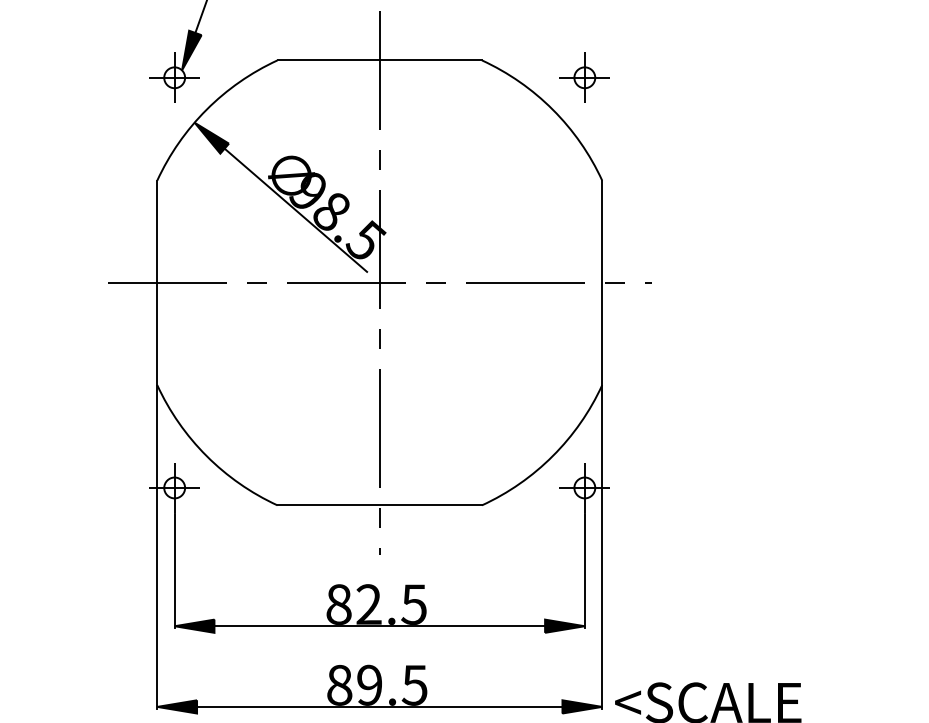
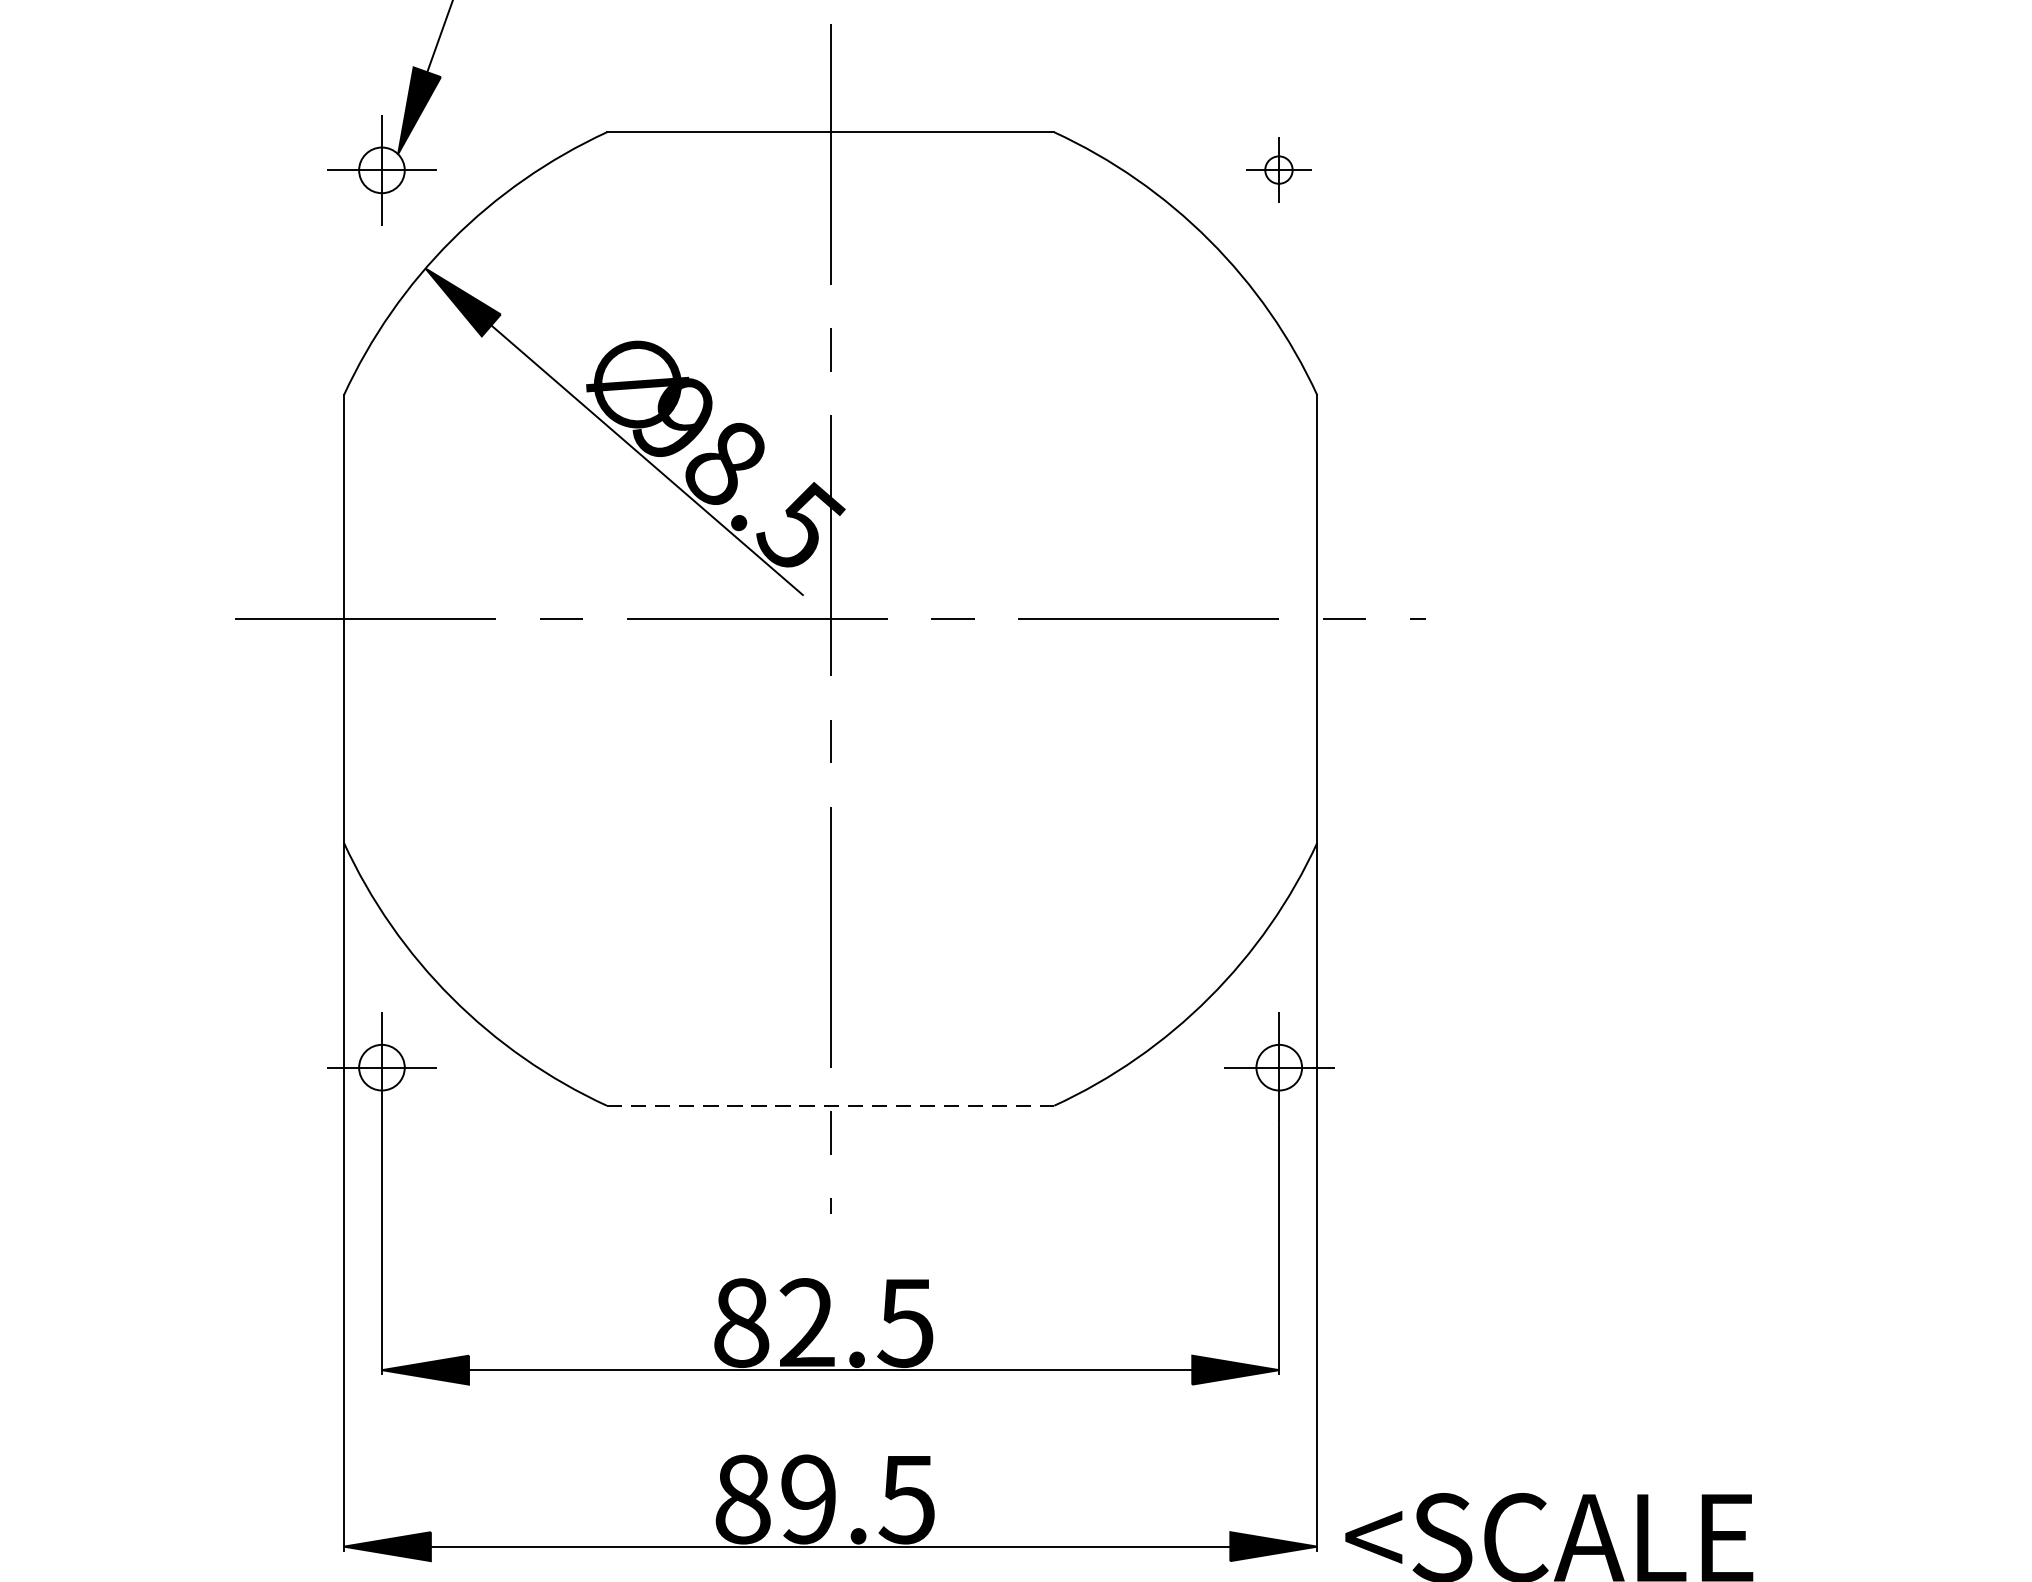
part: (584, 77) -> (1278, 169), size x0.6
line: (380, 505) -> (832, 1106), solid -> dashed

